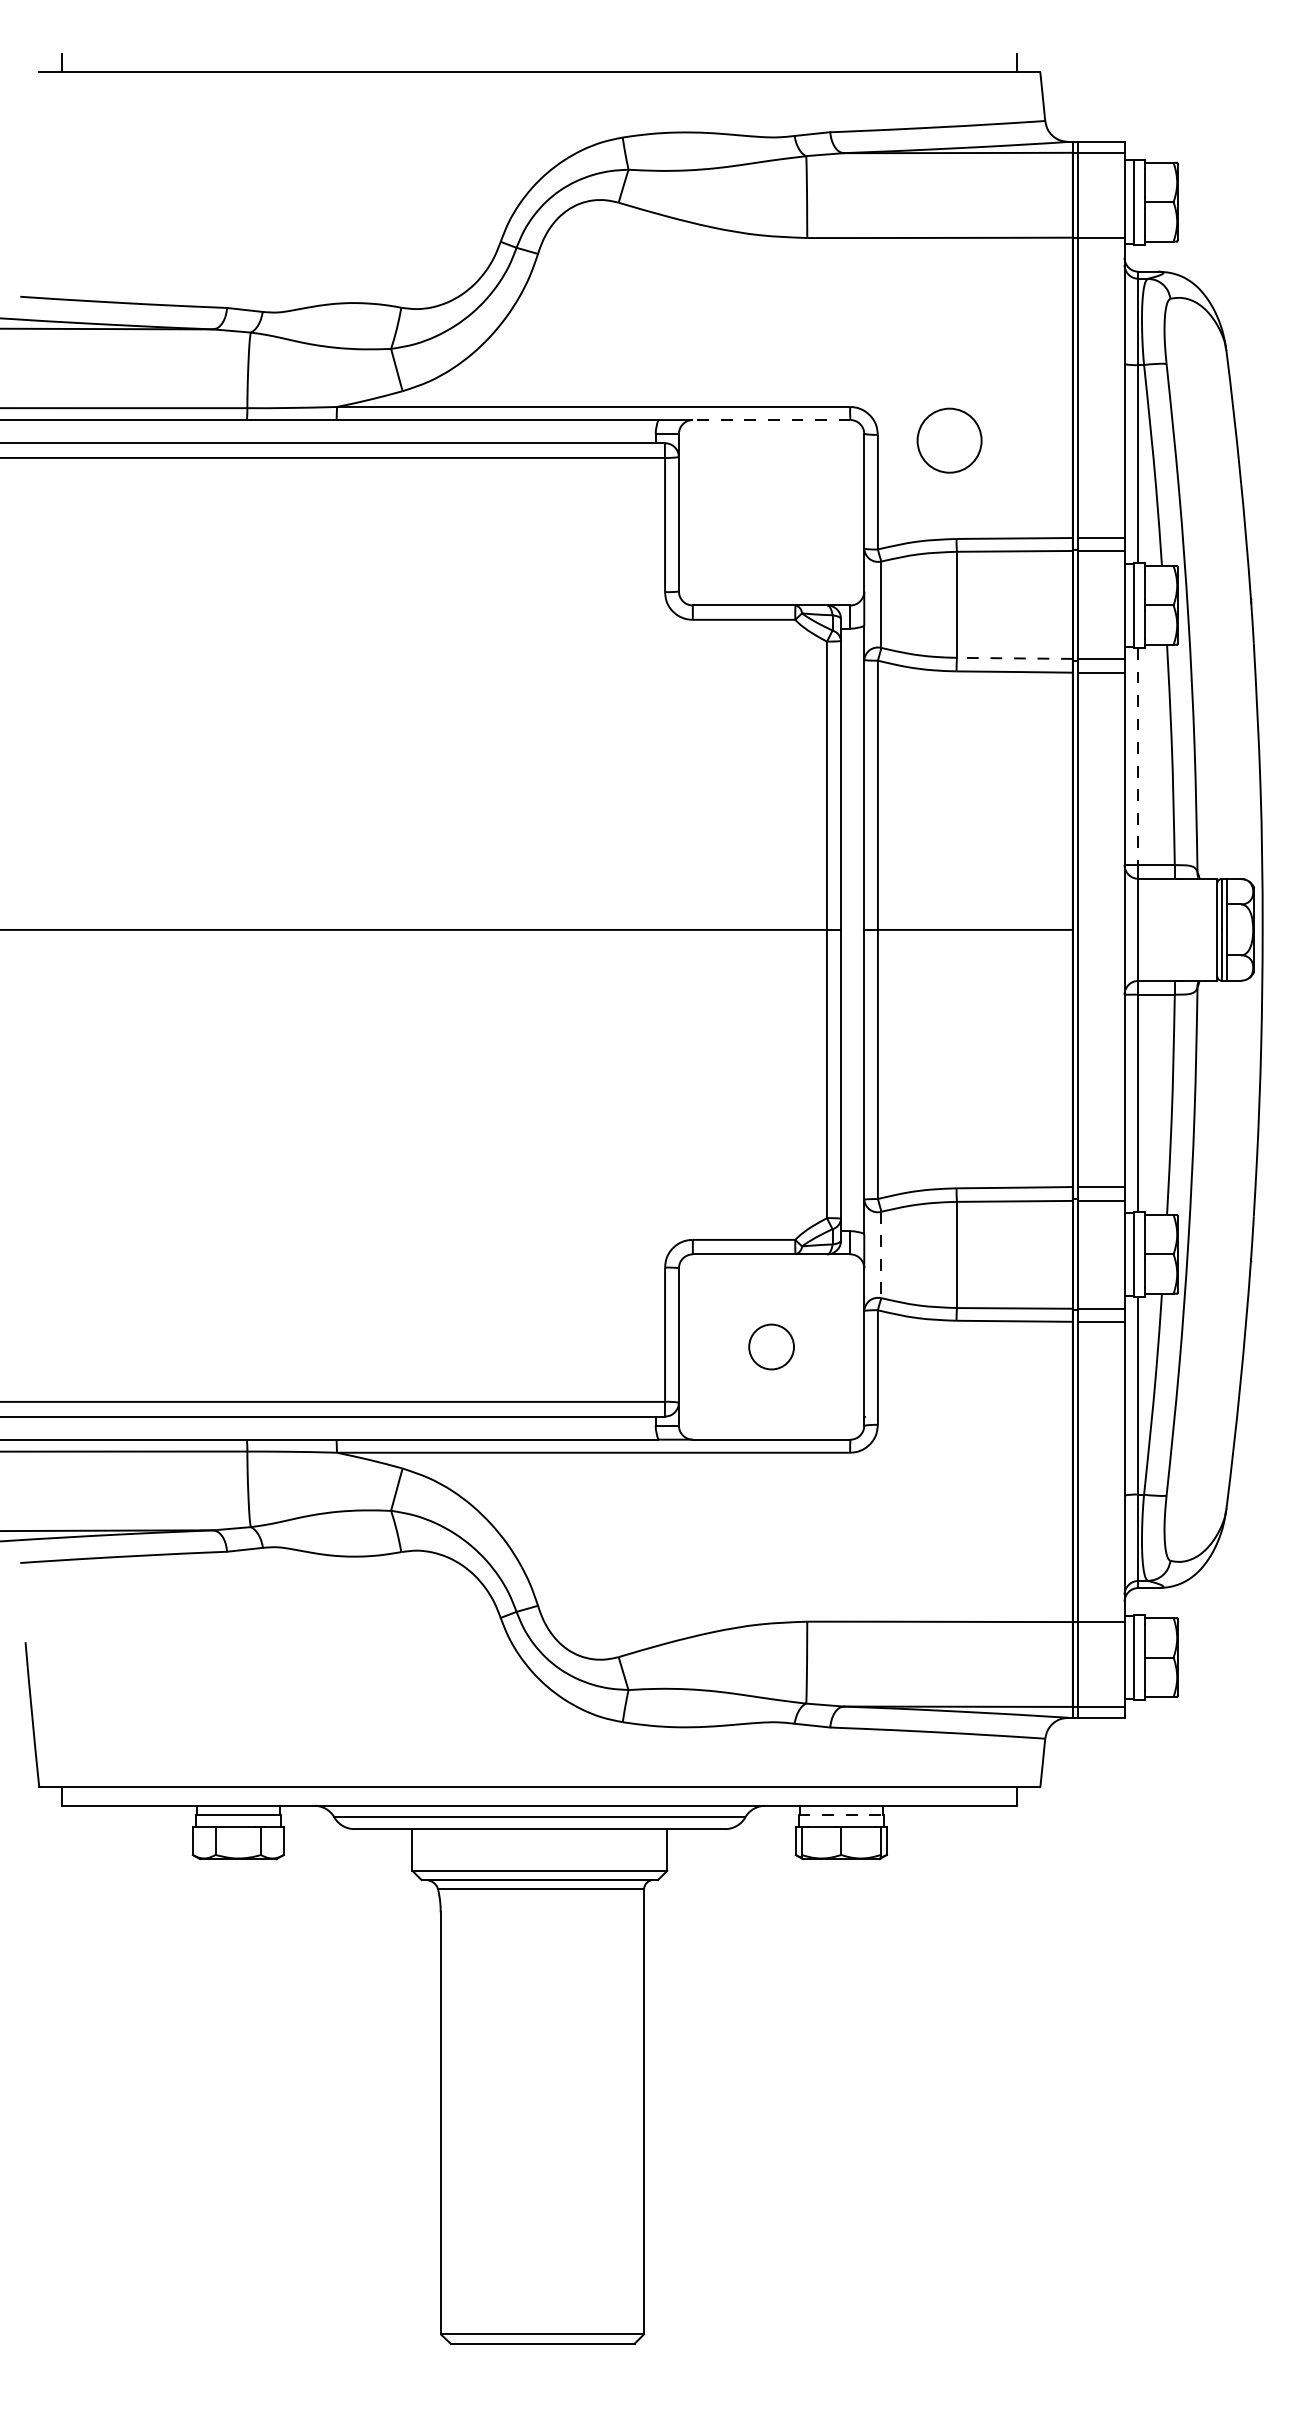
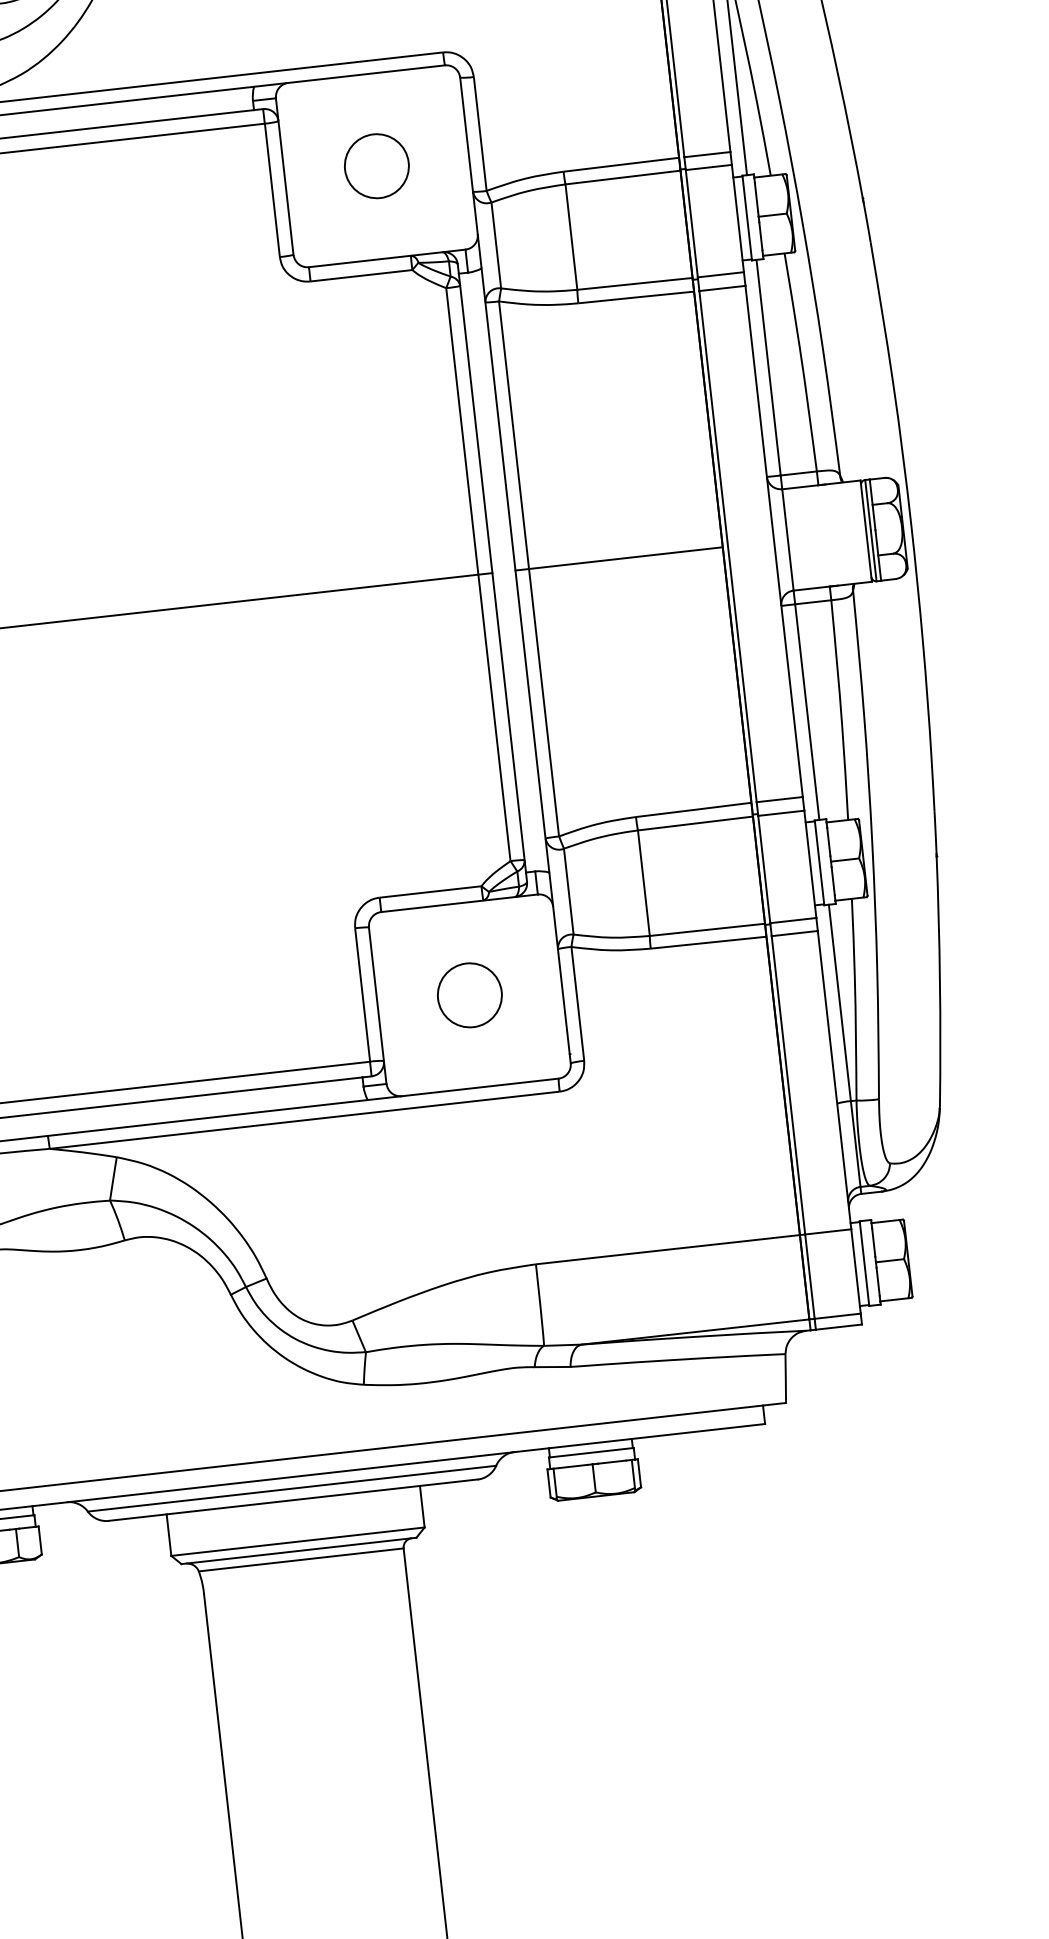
line: (771, 420) -> (366, 74), dashed -> solid
circle: (949, 440) -> (376, 166), moved
line: (1014, 658) -> (634, 284), dashed -> solid
line: (1138, 757) -> (768, 368), dashed -> solid
line: (881, 1255) -> (568, 892), dashed -> solid
circle: (771, 1347) -> (469, 995), size x1.43
line: (841, 1815) -> (591, 1453), dashed -> solid

